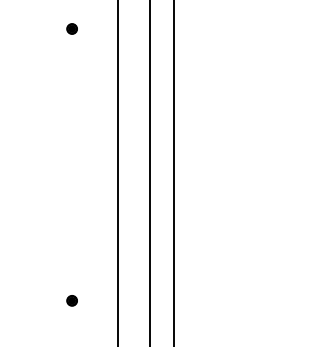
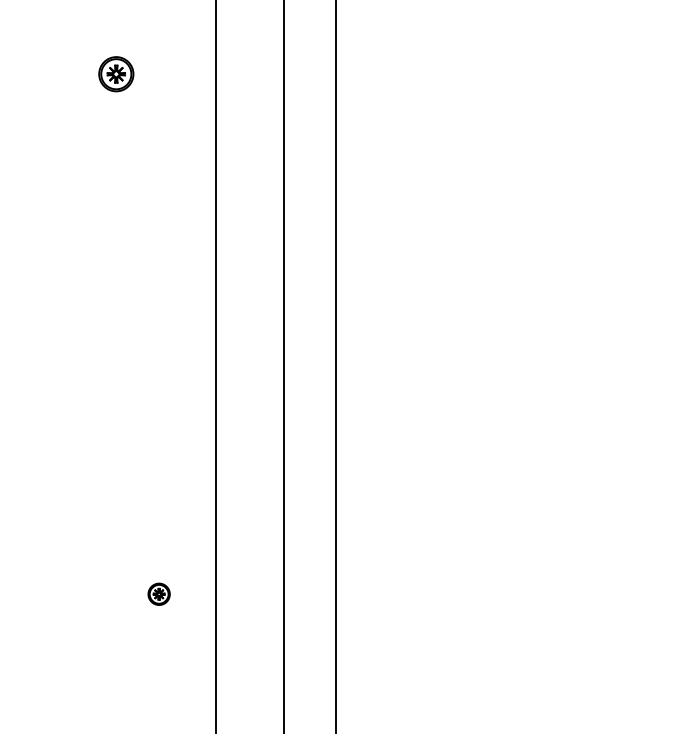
part: (71, 28) -> (114, 73), size x1.6
part: (71, 300) -> (157, 593), moved

